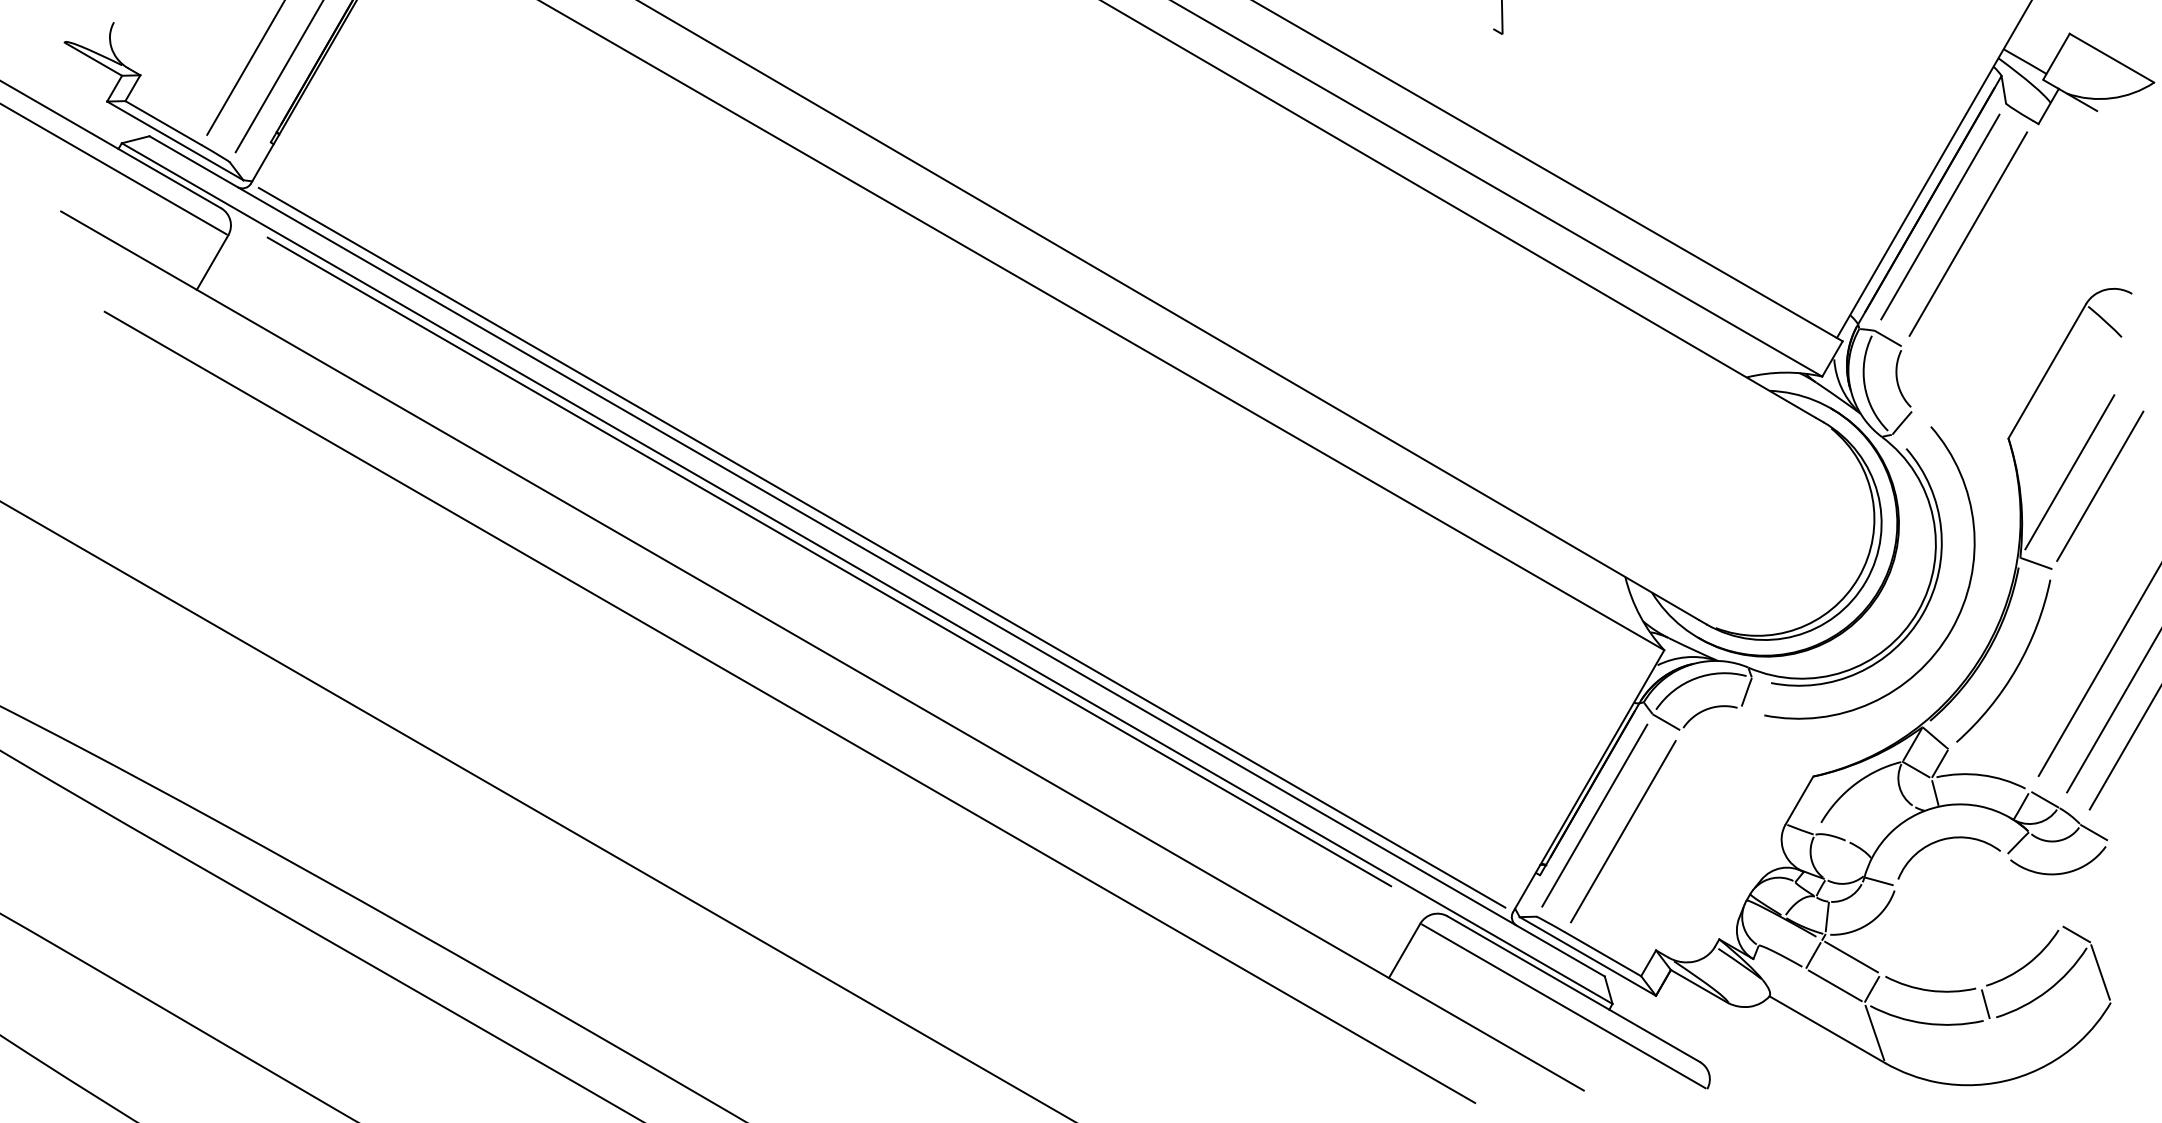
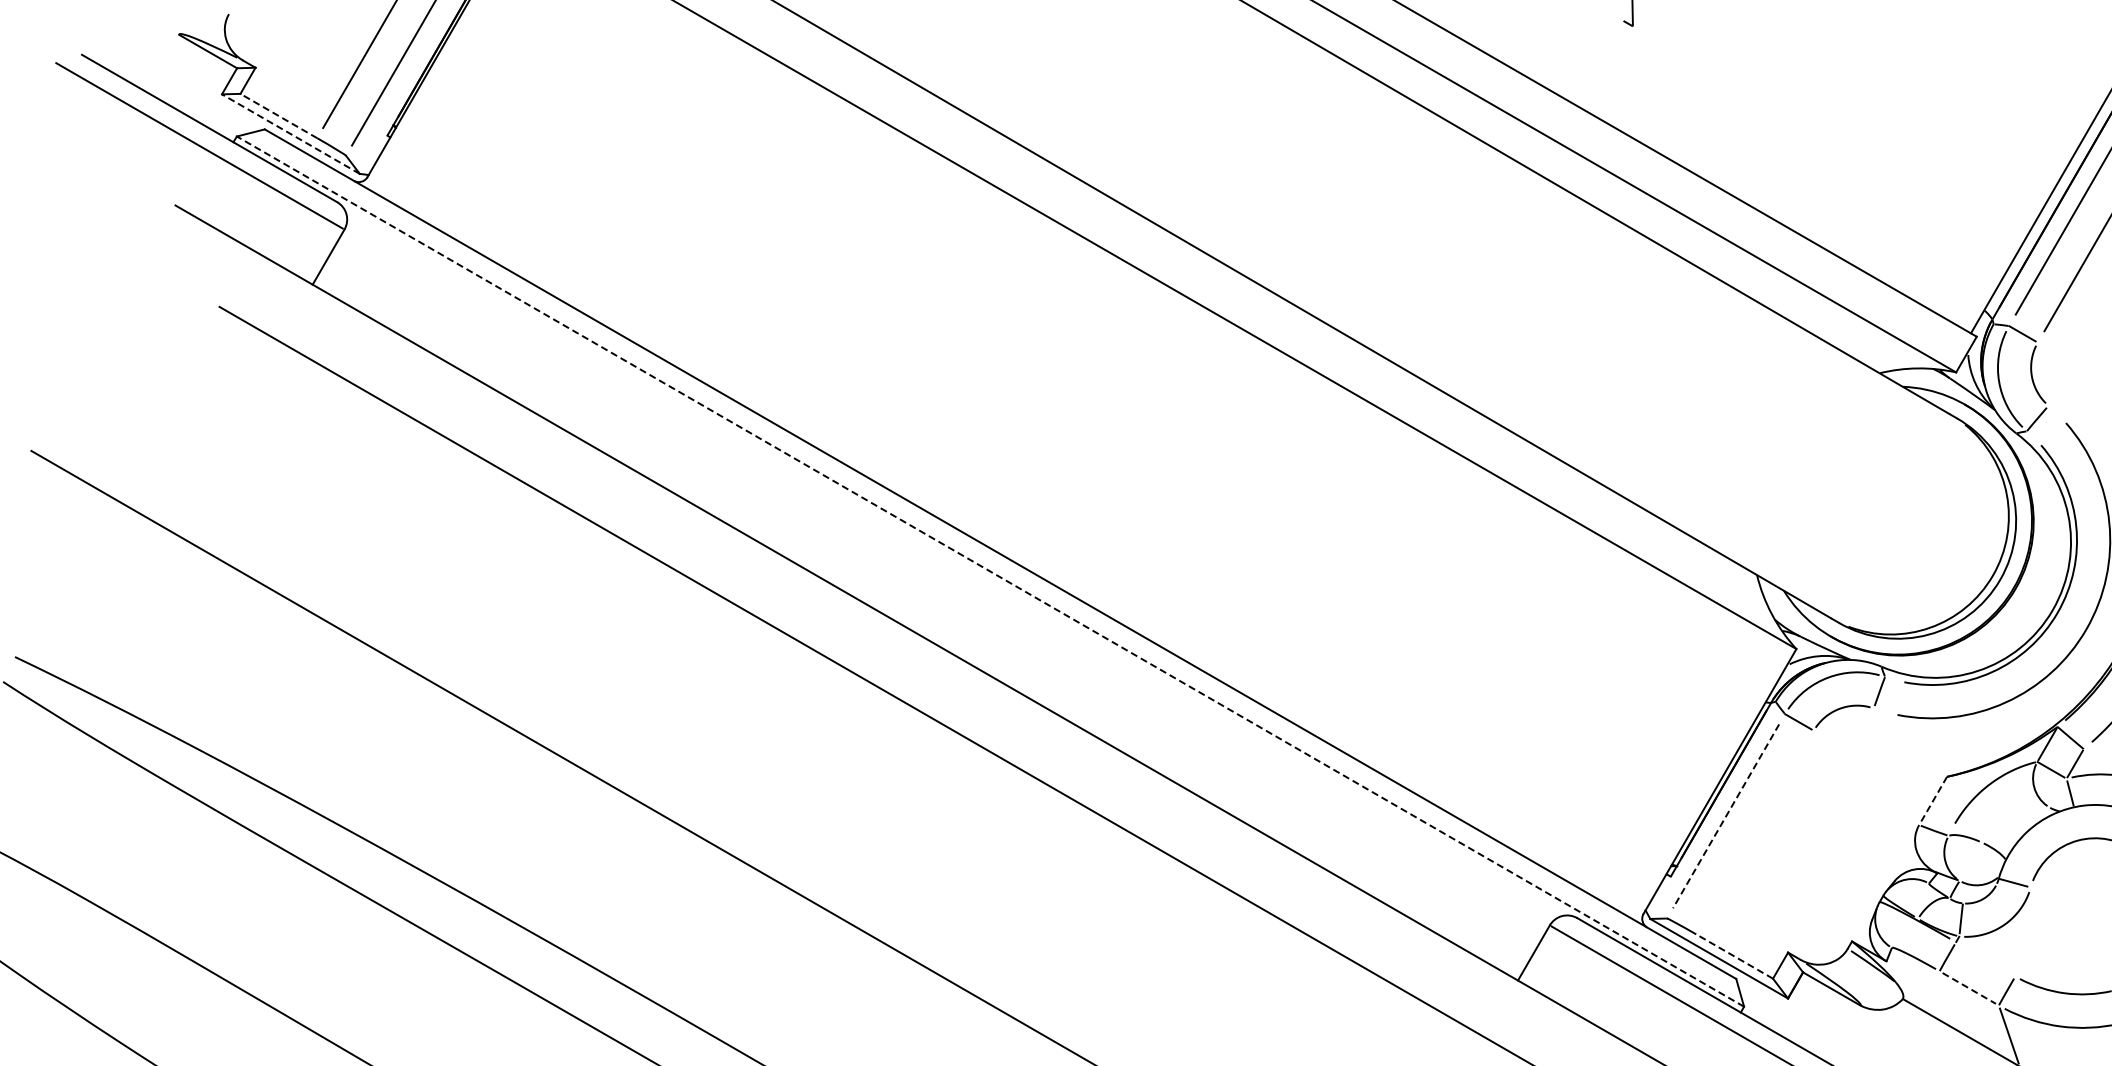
line: (163, 123) -> (278, 116), solid -> dashed
line: (175, 140) -> (291, 133), solid -> dashed
line: (881, 547) -> (1004, 545), removed
line: (829, 561) -> (952, 559), removed
line: (867, 573) -> (990, 571), solid -> dashed
line: (1799, 800) -> (1933, 801), solid -> dashed
line: (1594, 816) -> (1725, 817), solid -> dashed
line: (1623, 831) -> (1755, 832), removed
line: (1603, 954) -> (1734, 956), solid -> dashed
line: (1851, 956) -> (1985, 958), removed
line: (1835, 986) -> (1969, 989), solid -> dashed

